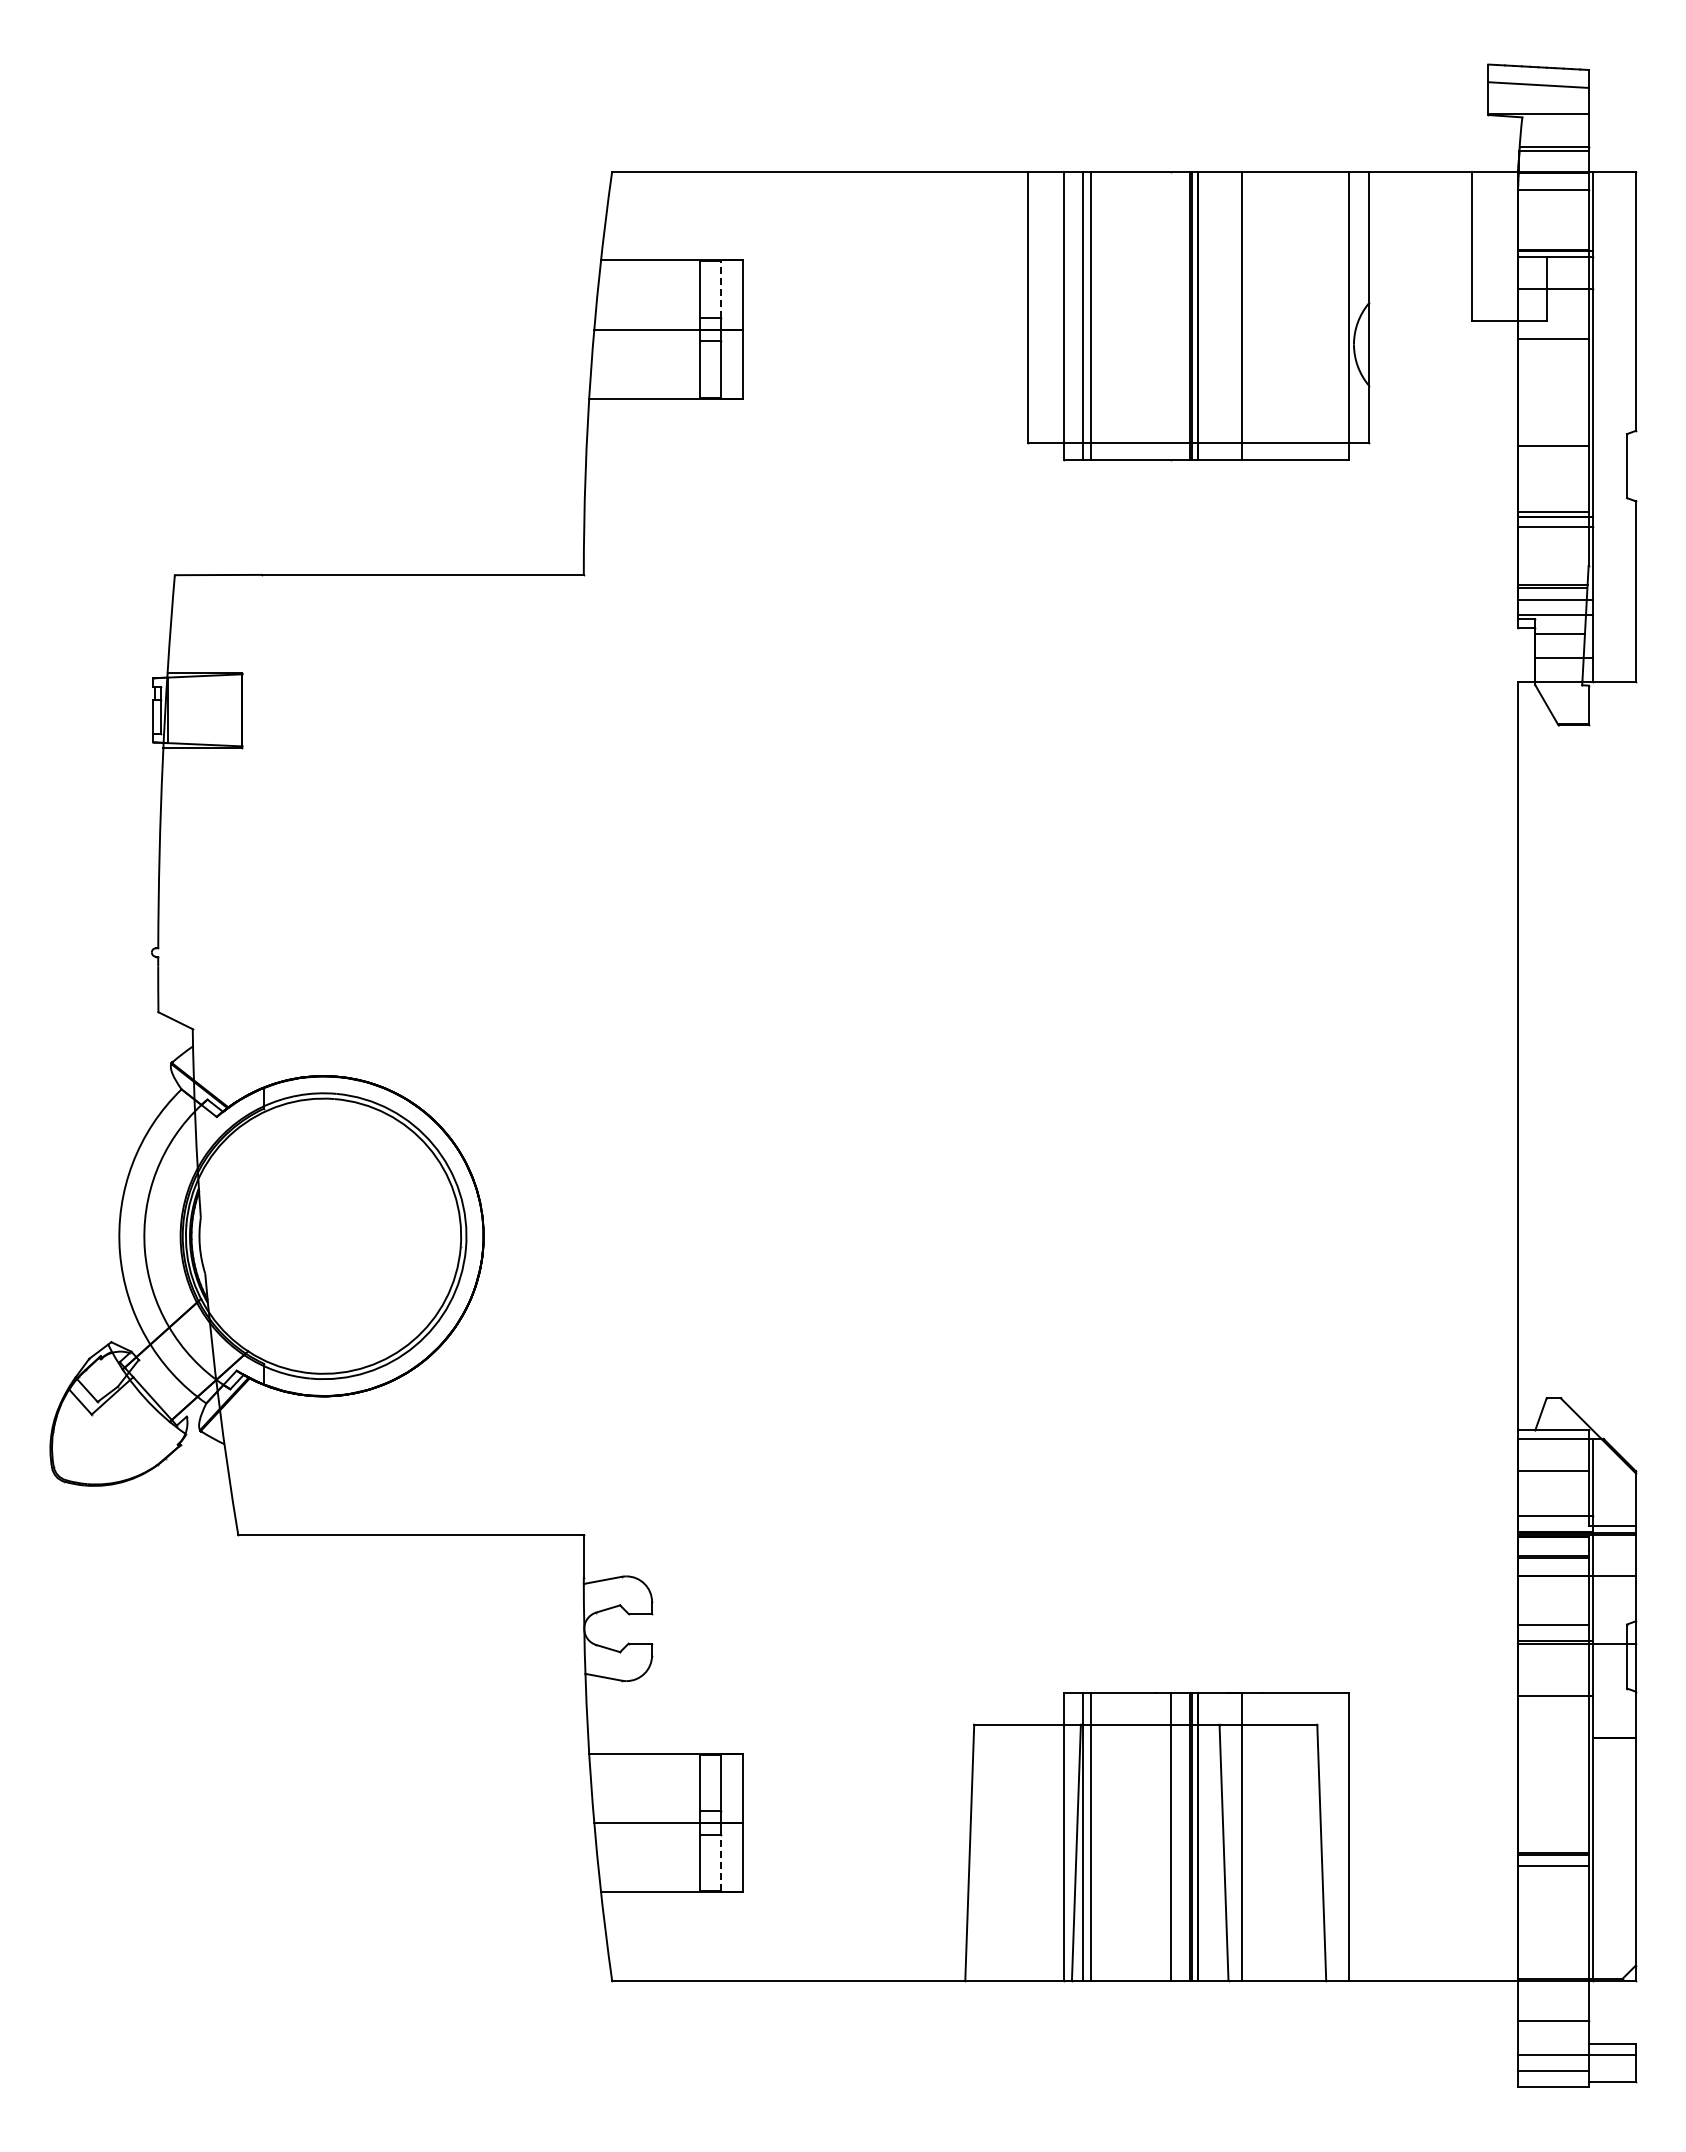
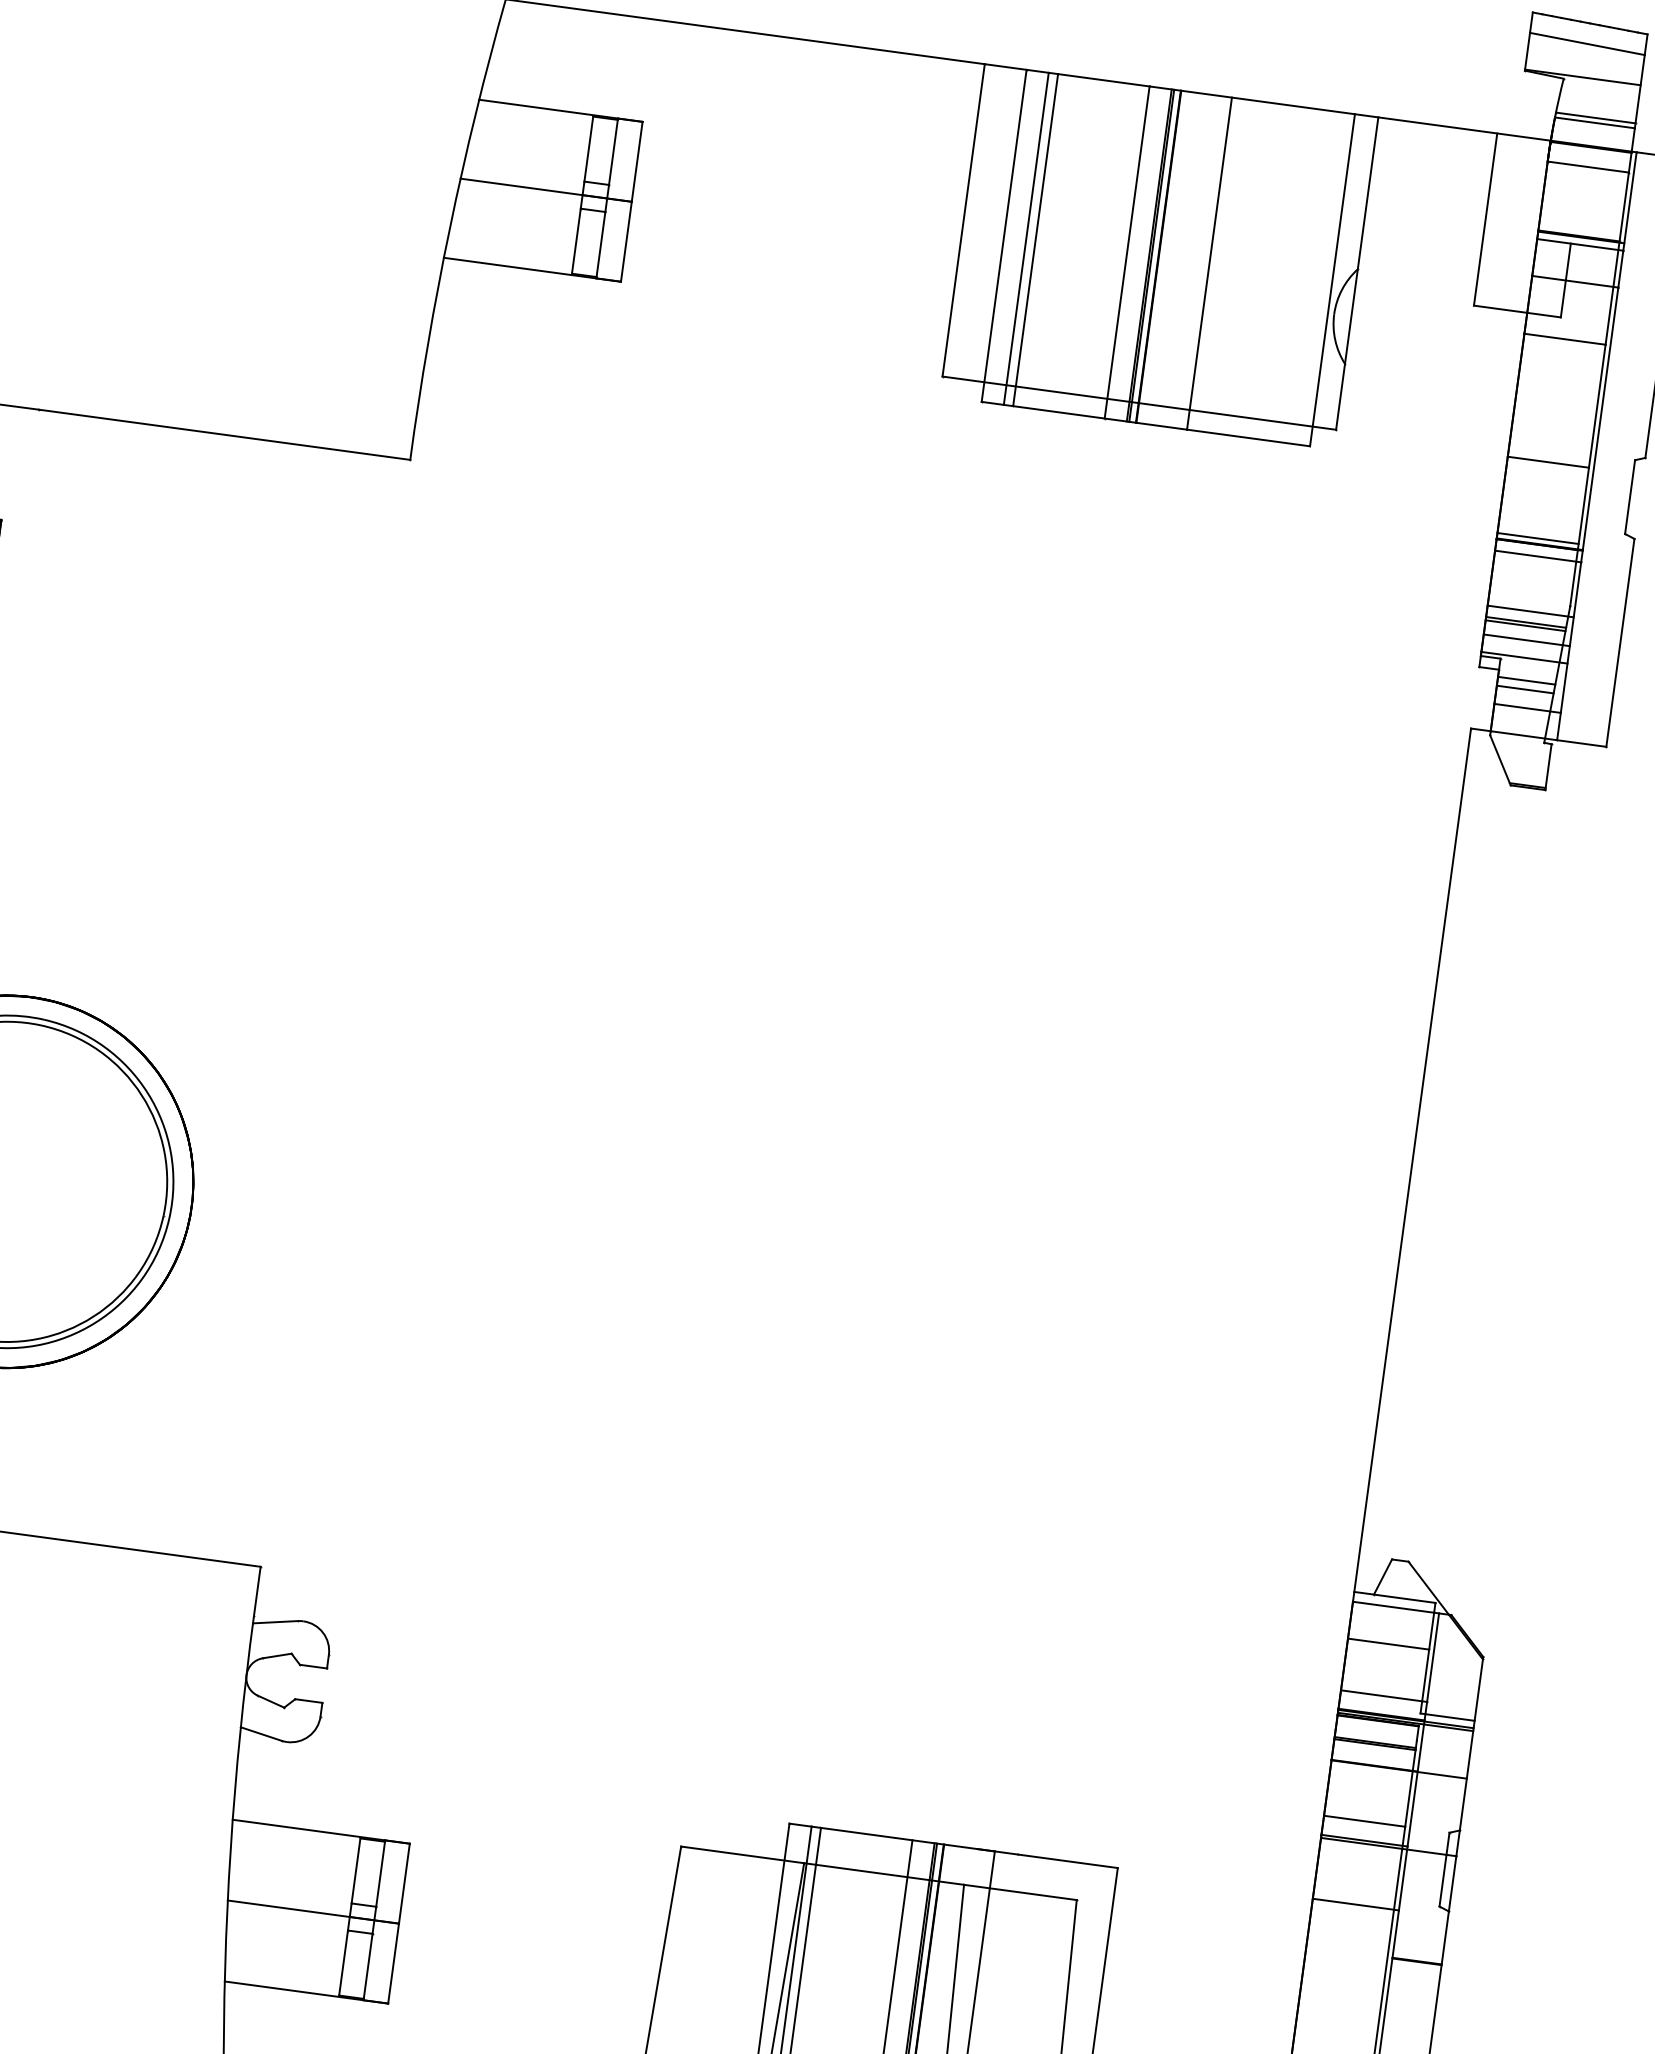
line: (721, 289) -> (613, 152), dashed -> solid
line: (1170, 315) -> (1127, 252), added
line: (1555, 574) -> (1530, 610), added
line: (1559, 642) -> (1524, 689), added
line: (721, 1862) -> (368, 1965), dashed -> solid

